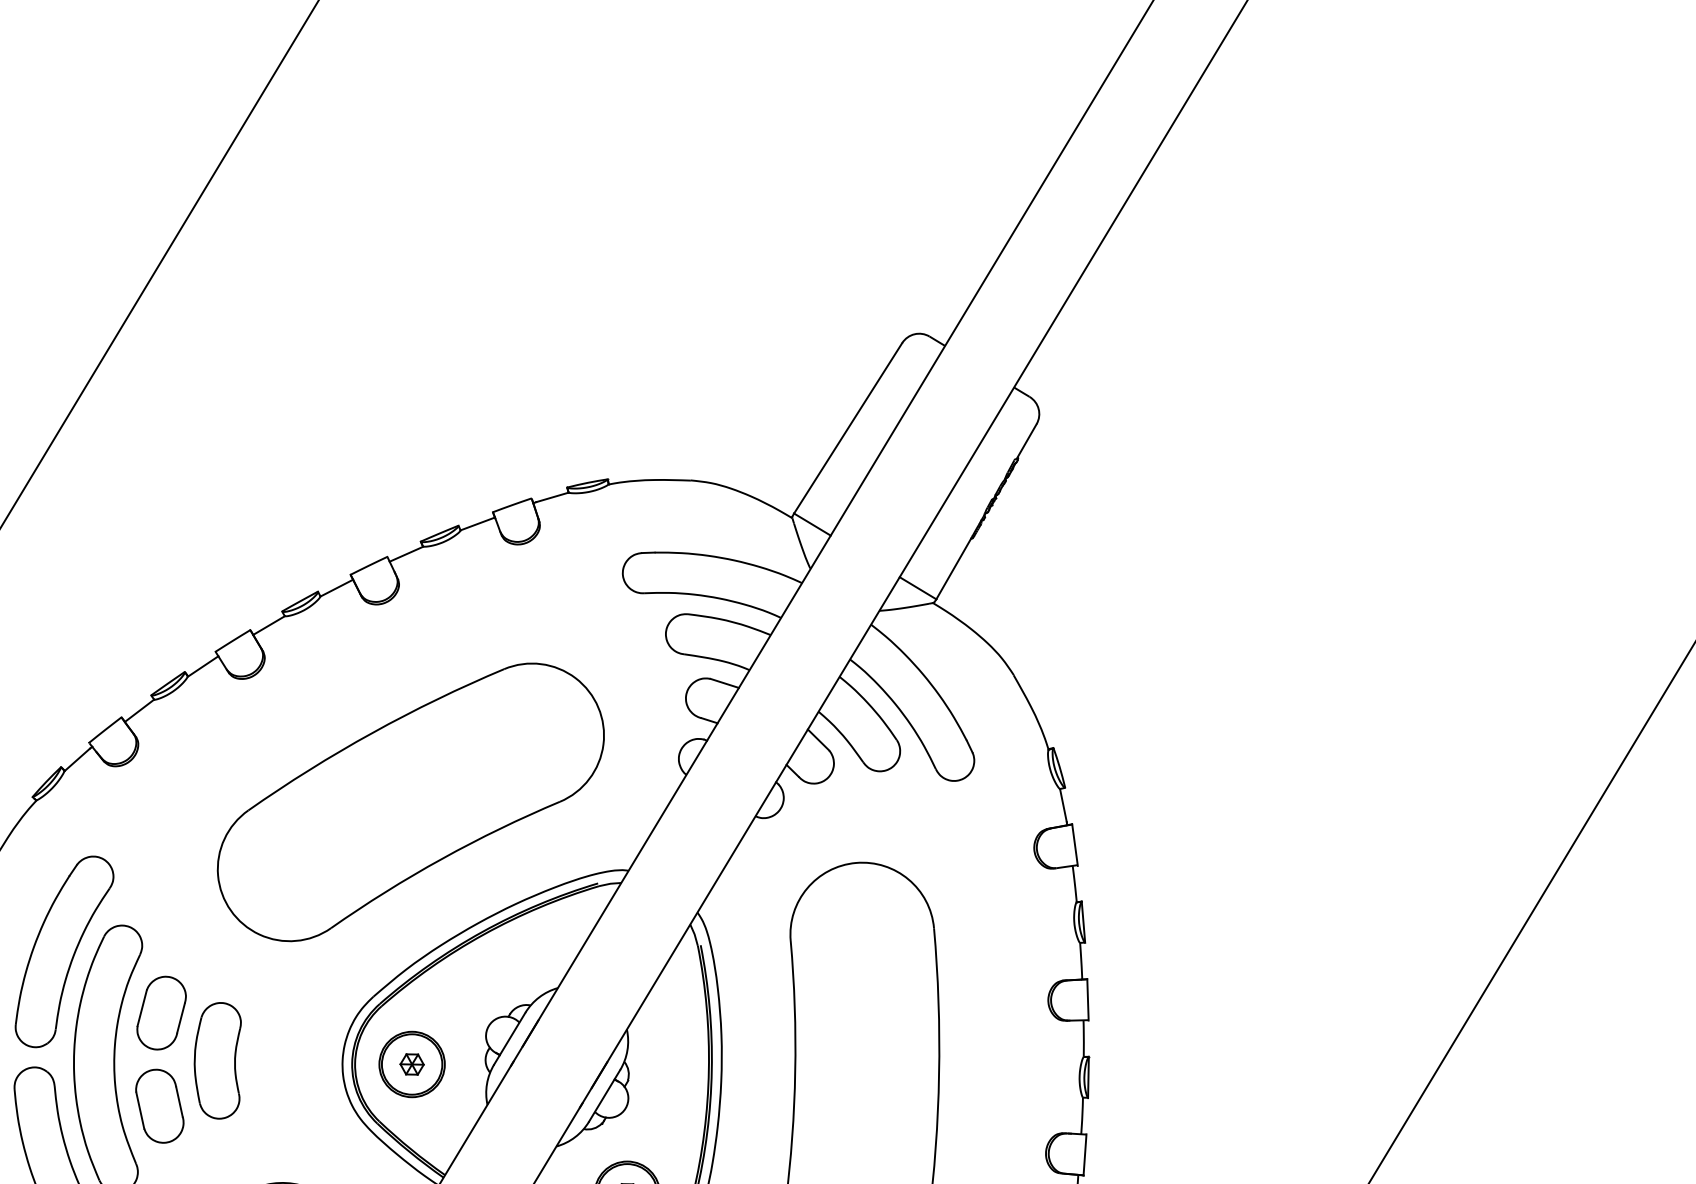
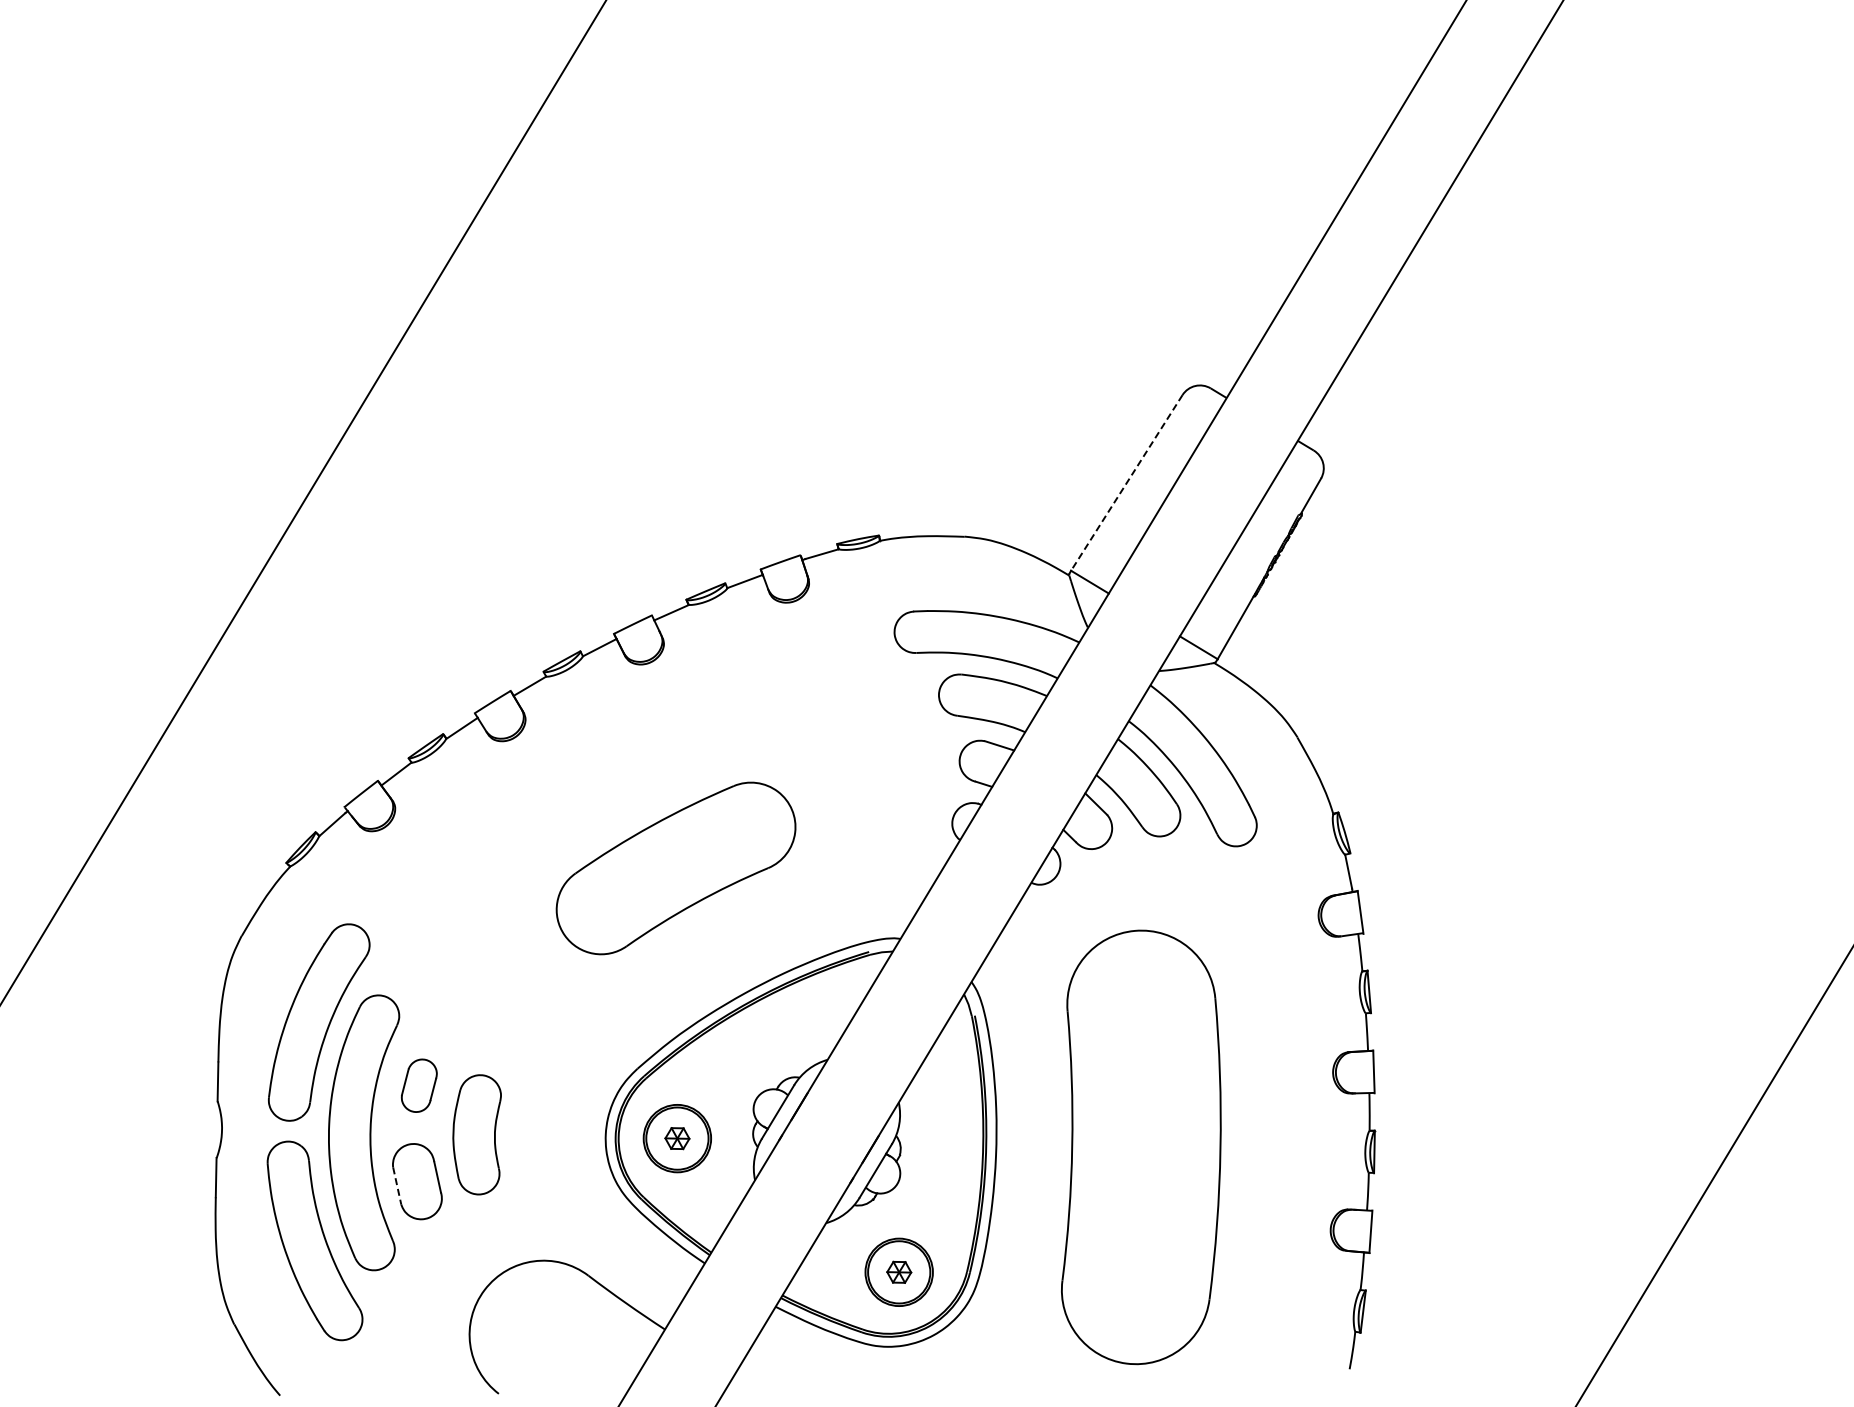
line: (847, 428) -> (1126, 483), solid -> dashed
part: (410, 802) -> (675, 868), size x0.6
part: (161, 1012) -> (419, 1085), size x0.7
line: (140, 1110) -> (397, 1186), solid -> dashed

